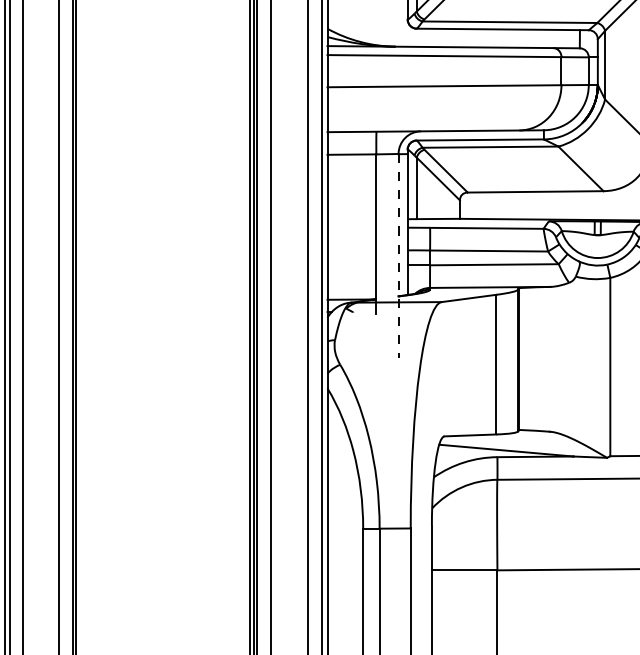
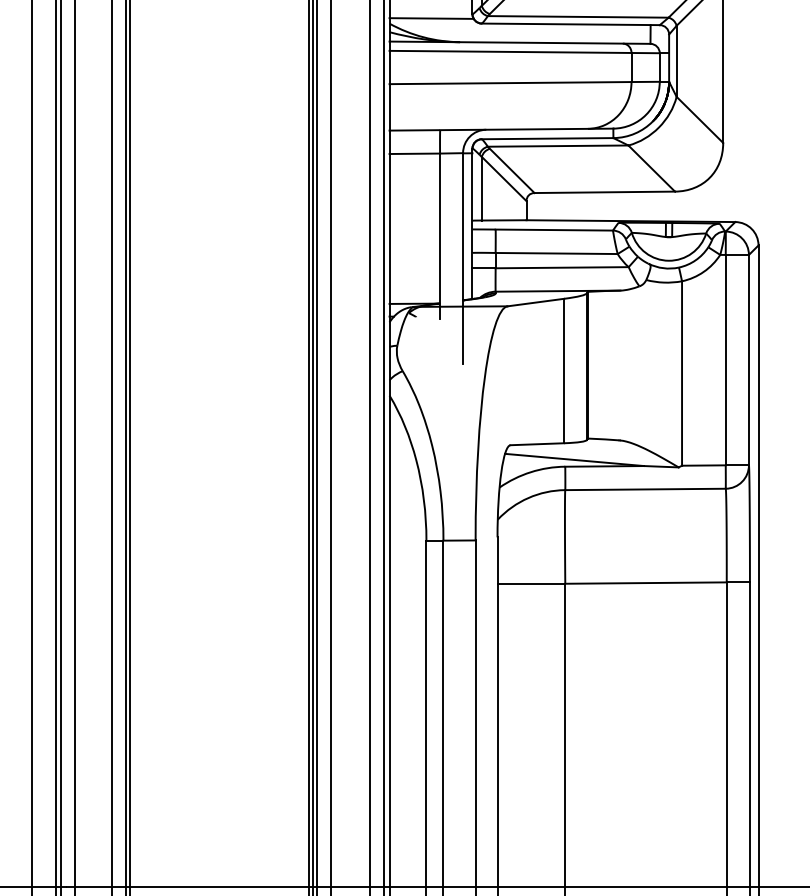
line: (368, 23) -> (431, 18), added
line: (399, 255) -> (463, 258), dashed -> solid

